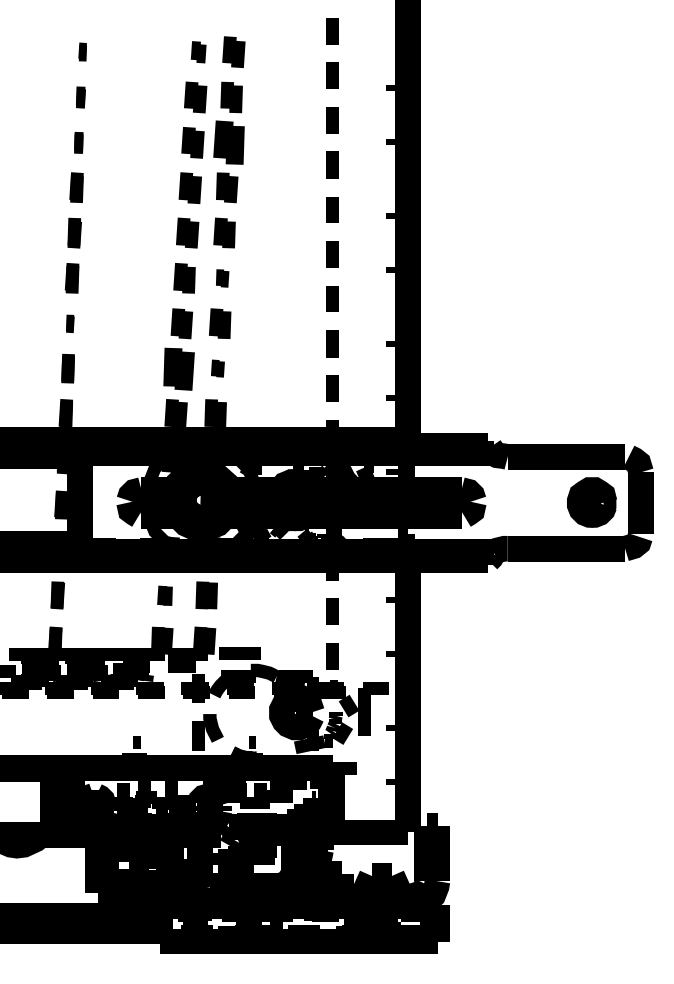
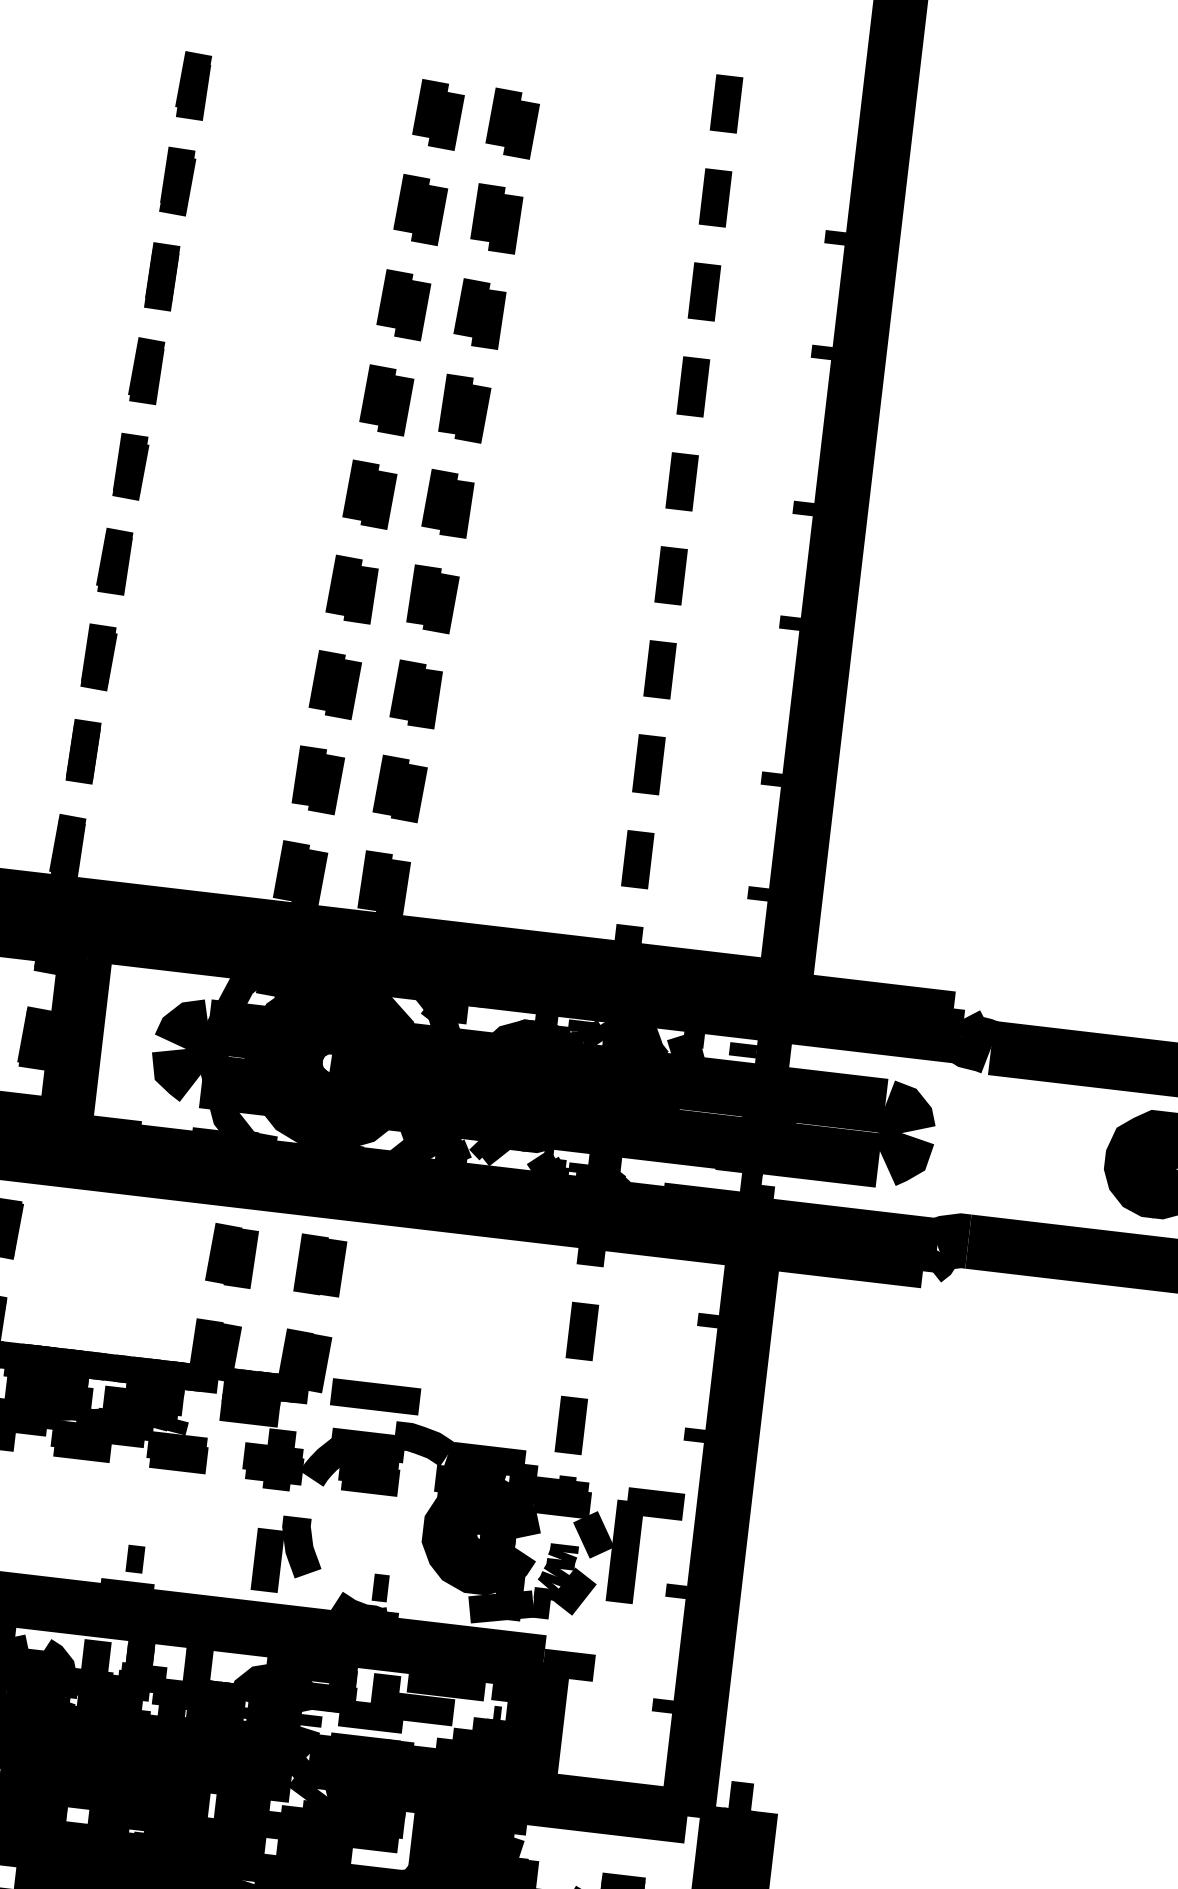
part: (82, 51) -> (192, 84), size x1.67
part: (198, 52) -> (437, 115), size x1.43
part: (80, 97) -> (177, 181), size x1.43
part: (78, 142) -> (161, 276), size x1.43
part: (228, 142) -> (478, 313), size x0.71
part: (222, 278) -> (432, 599), size x1.67
part: (70, 323) -> (99, 656), size x1.67
part: (179, 368) -> (319, 778), size x0.71
part: (217, 368) -> (399, 788), size x1.67
part: (164, 595) -> (231, 1255), size x1.43

